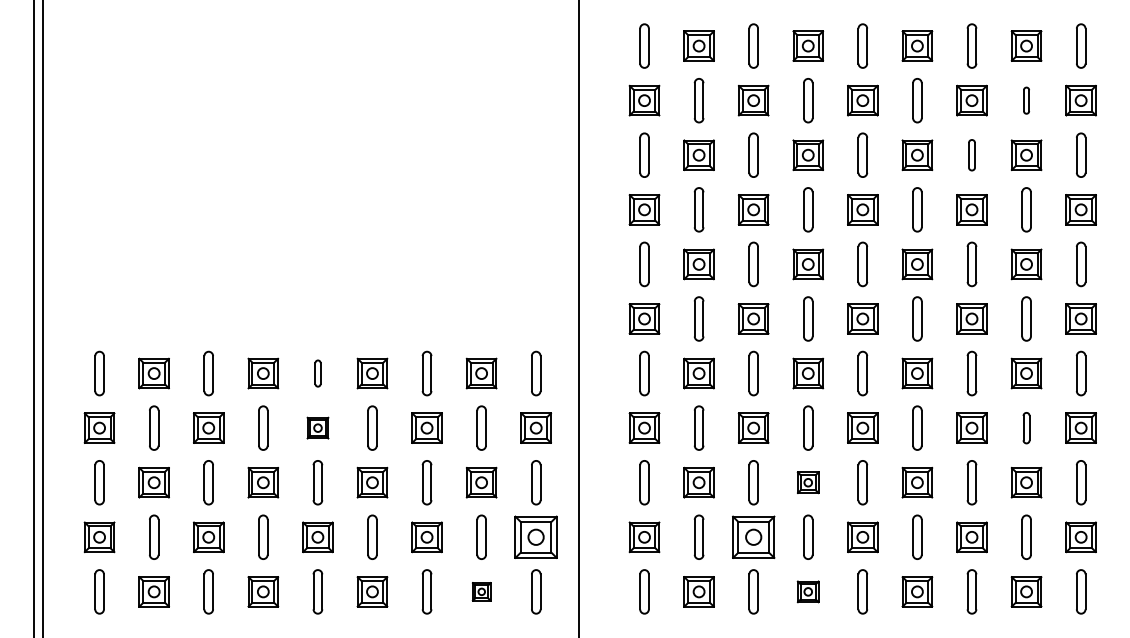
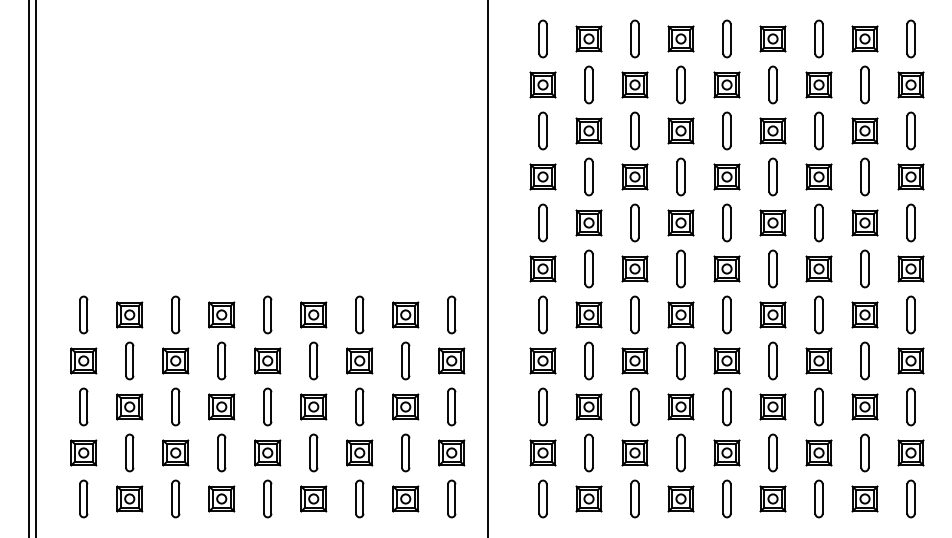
part: (1025, 100) -> (864, 84), size x1.67
part: (971, 154) -> (818, 130), size x1.43
part: (317, 372) -> (267, 314), size x1.67
part: (317, 427) -> (267, 360), size x1.43
part: (1025, 427) -> (864, 360), size x1.43
part: (807, 482) -> (680, 406), size x1.43
part: (535, 536) -> (451, 452), size x0.71
part: (753, 536) -> (634, 452), size x0.71
part: (481, 591) -> (405, 498), size x1.67
part: (807, 591) -> (680, 498), size x1.43

